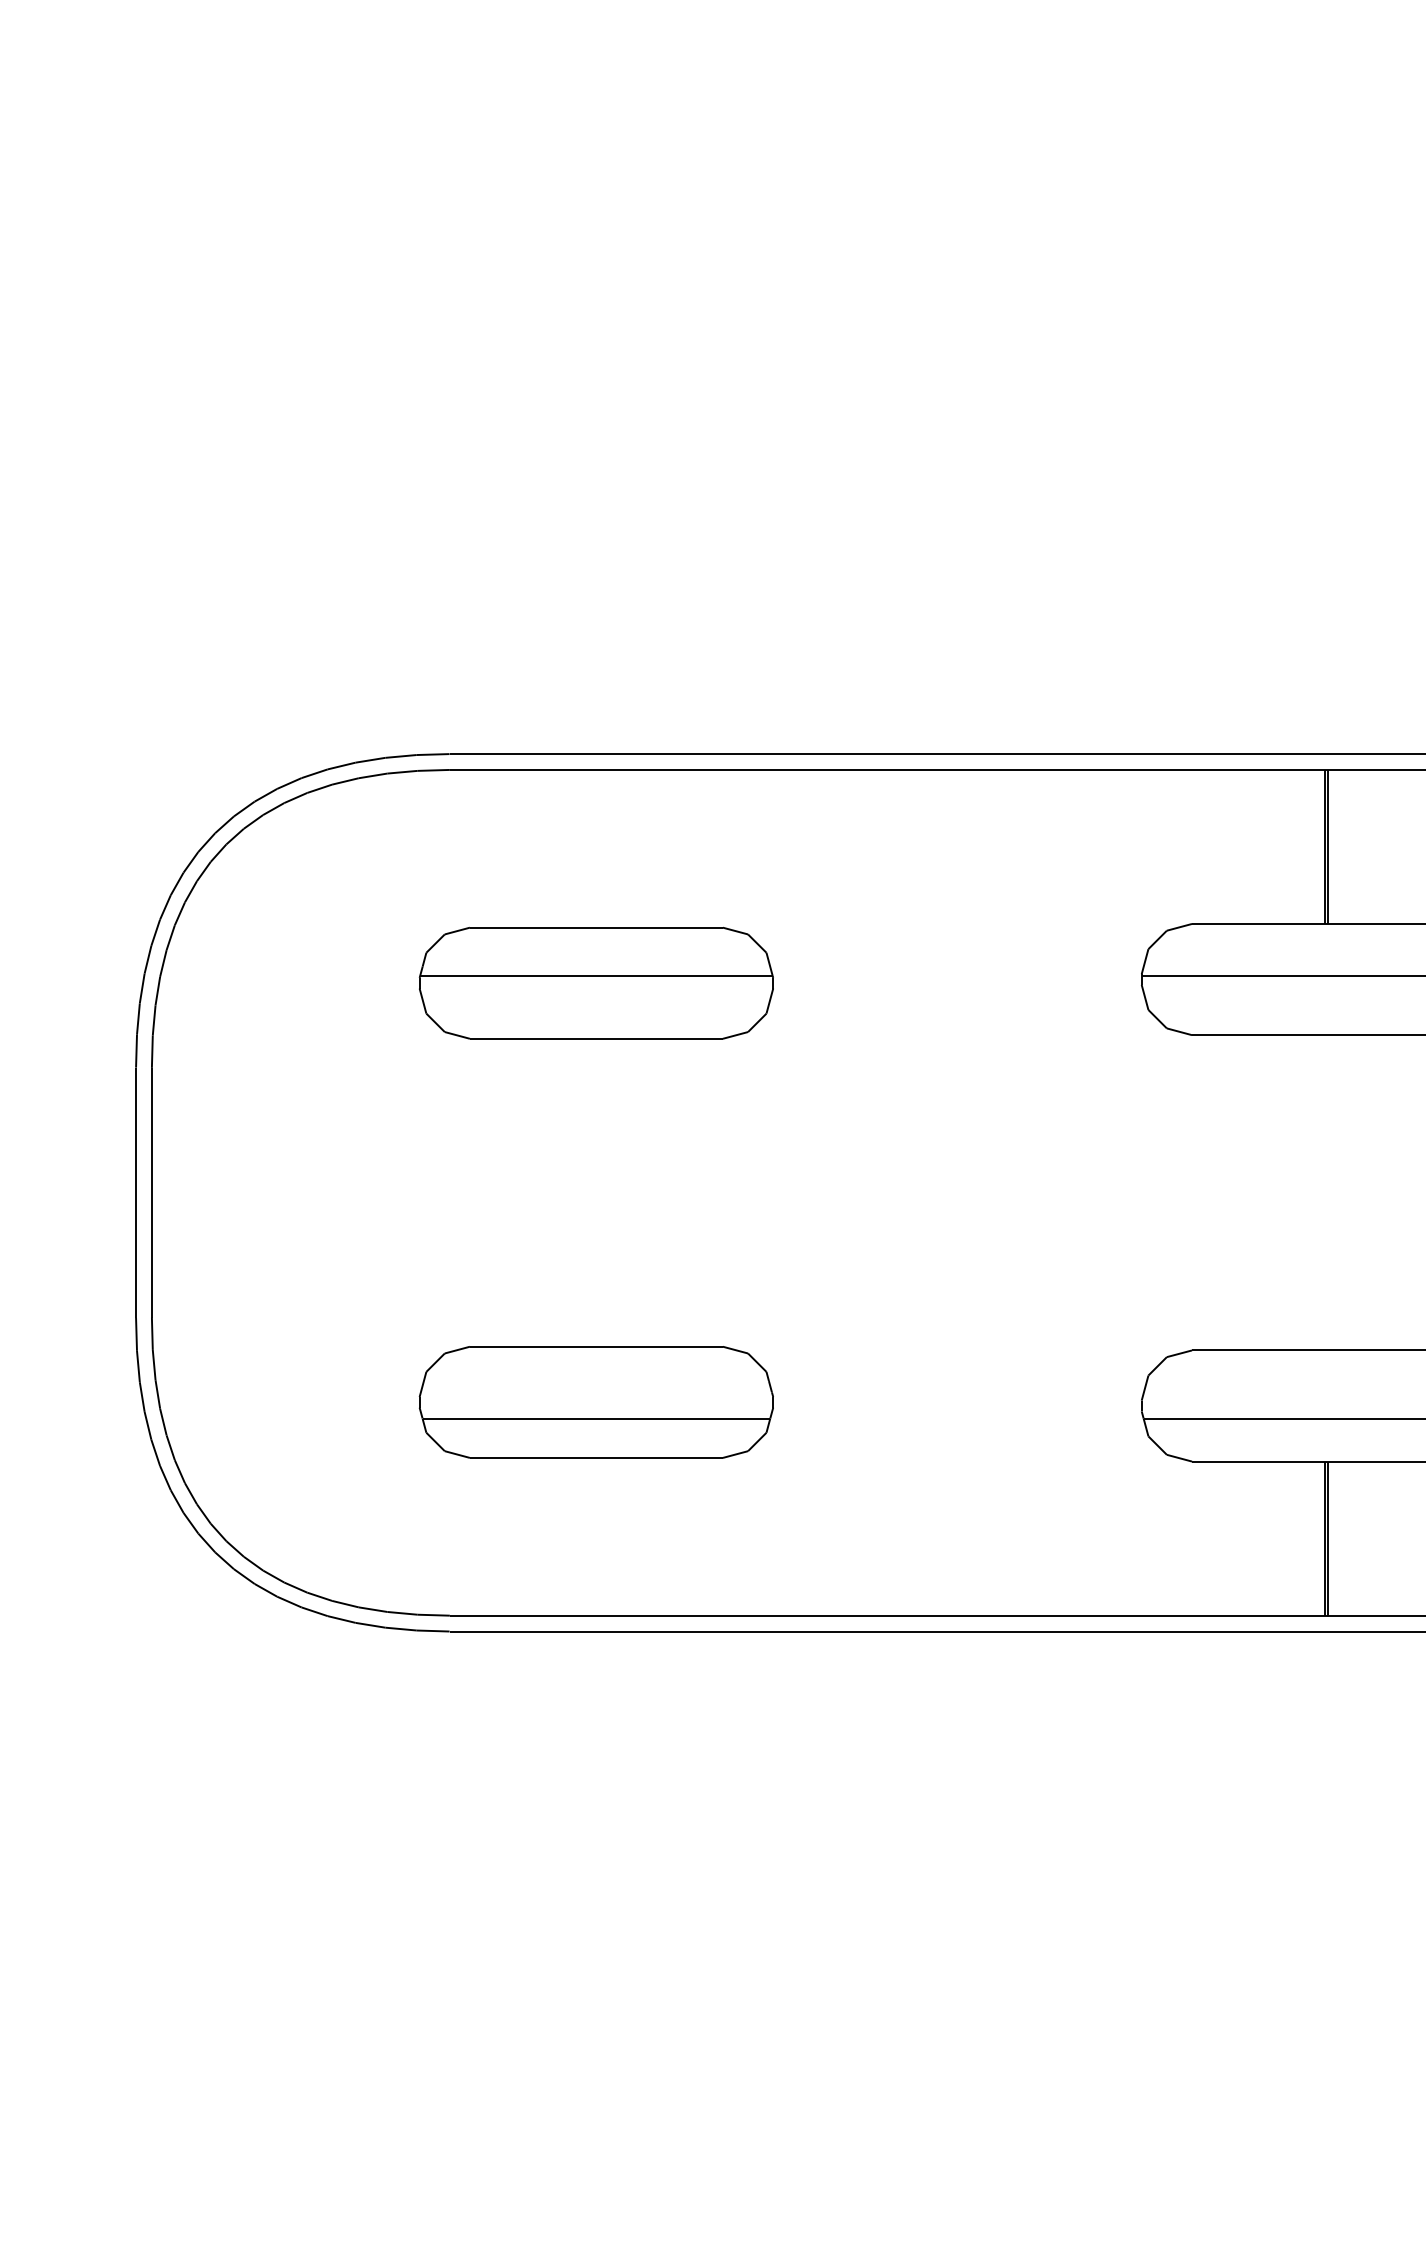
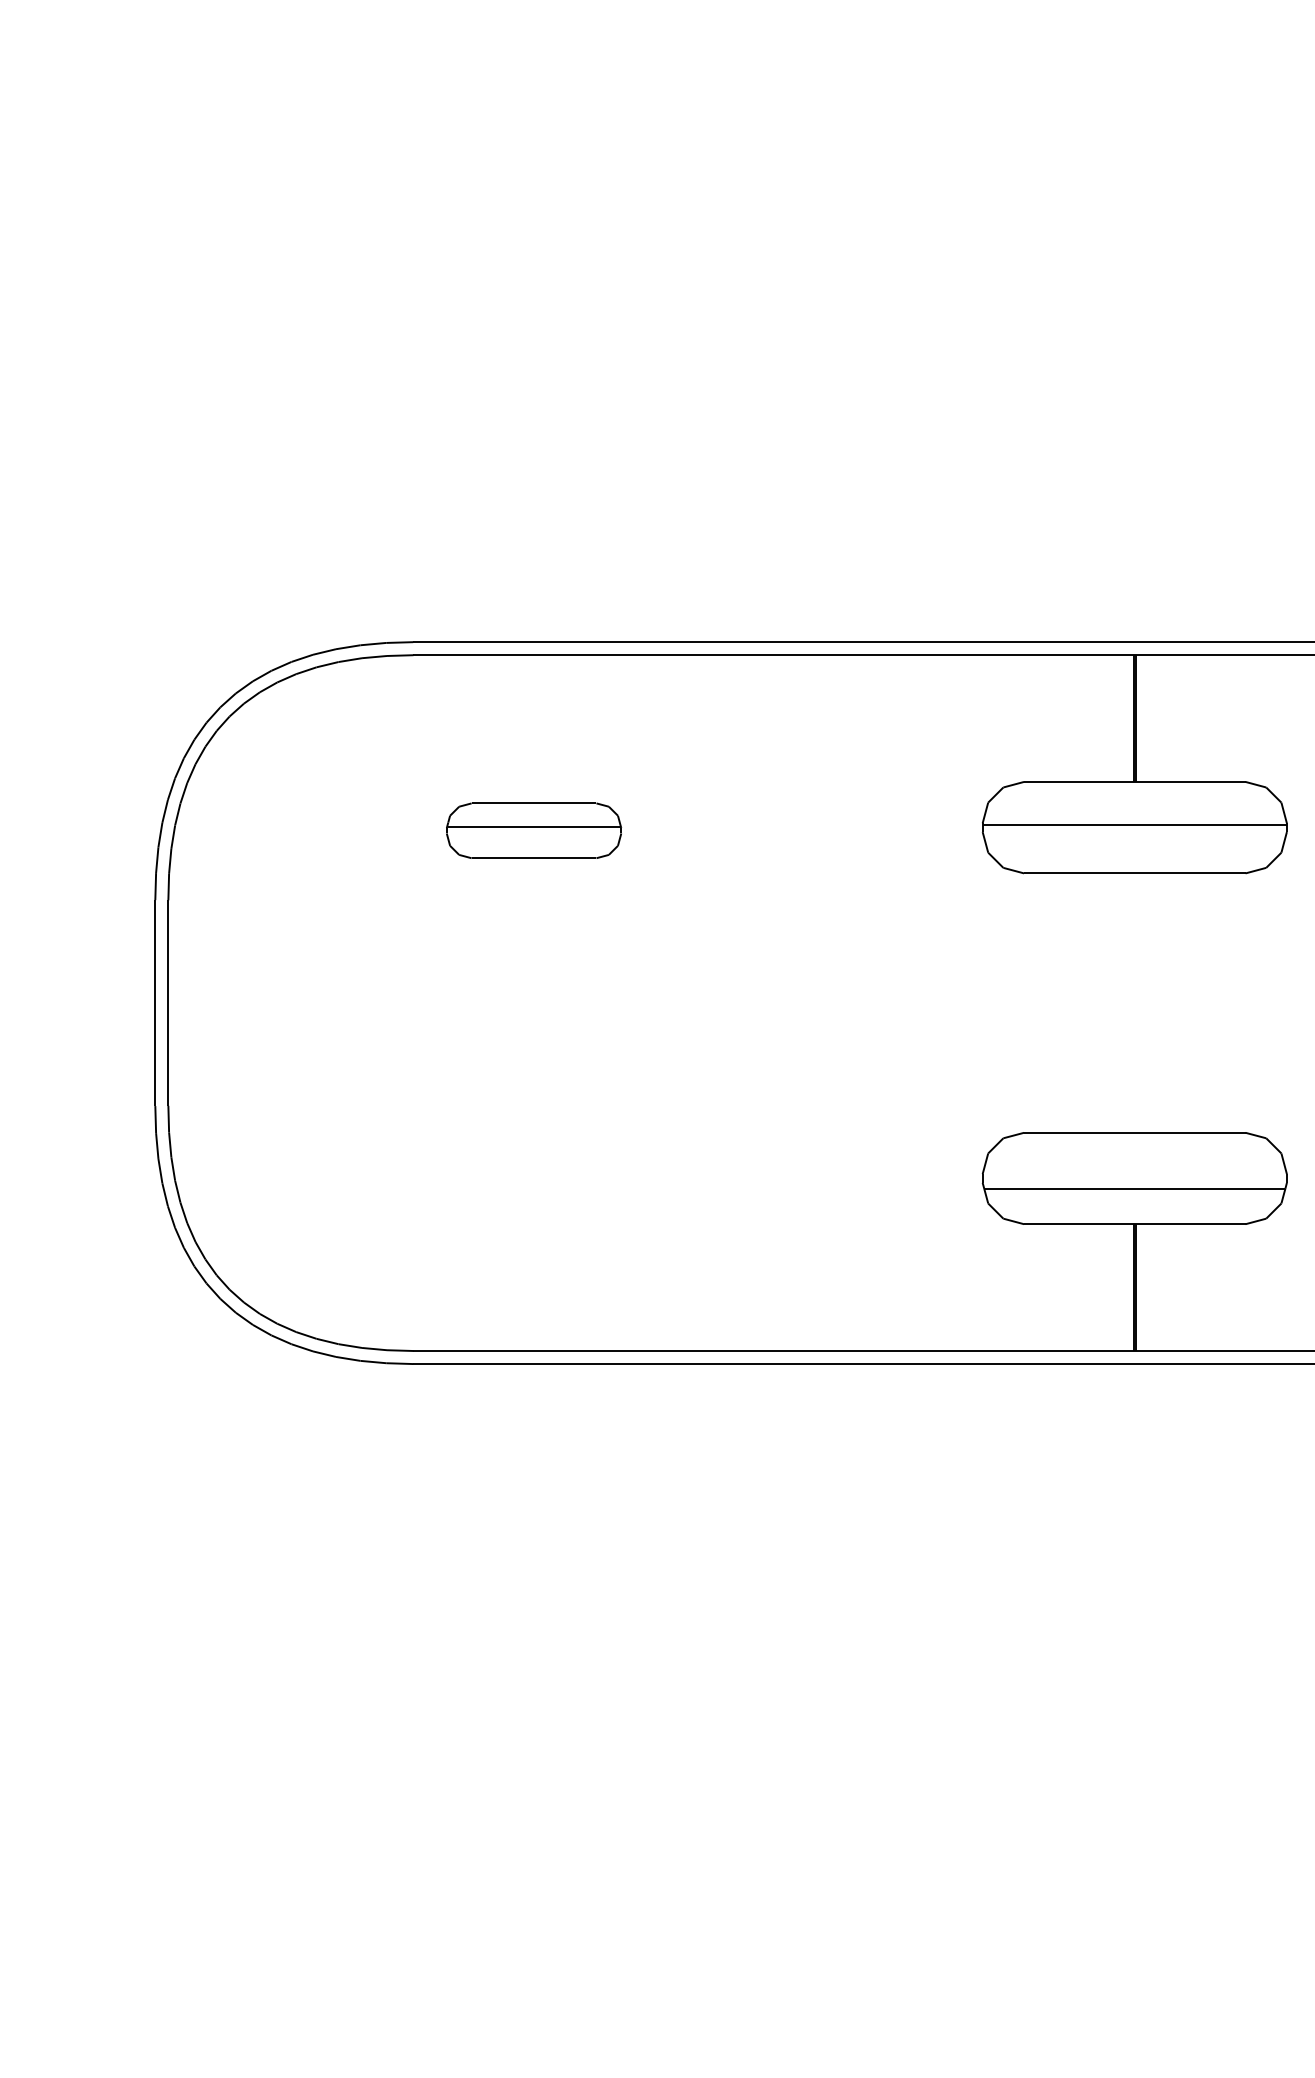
part: (595, 982) -> (533, 830), size x0.6
part: (595, 1402) -> (533, 1175), removed

